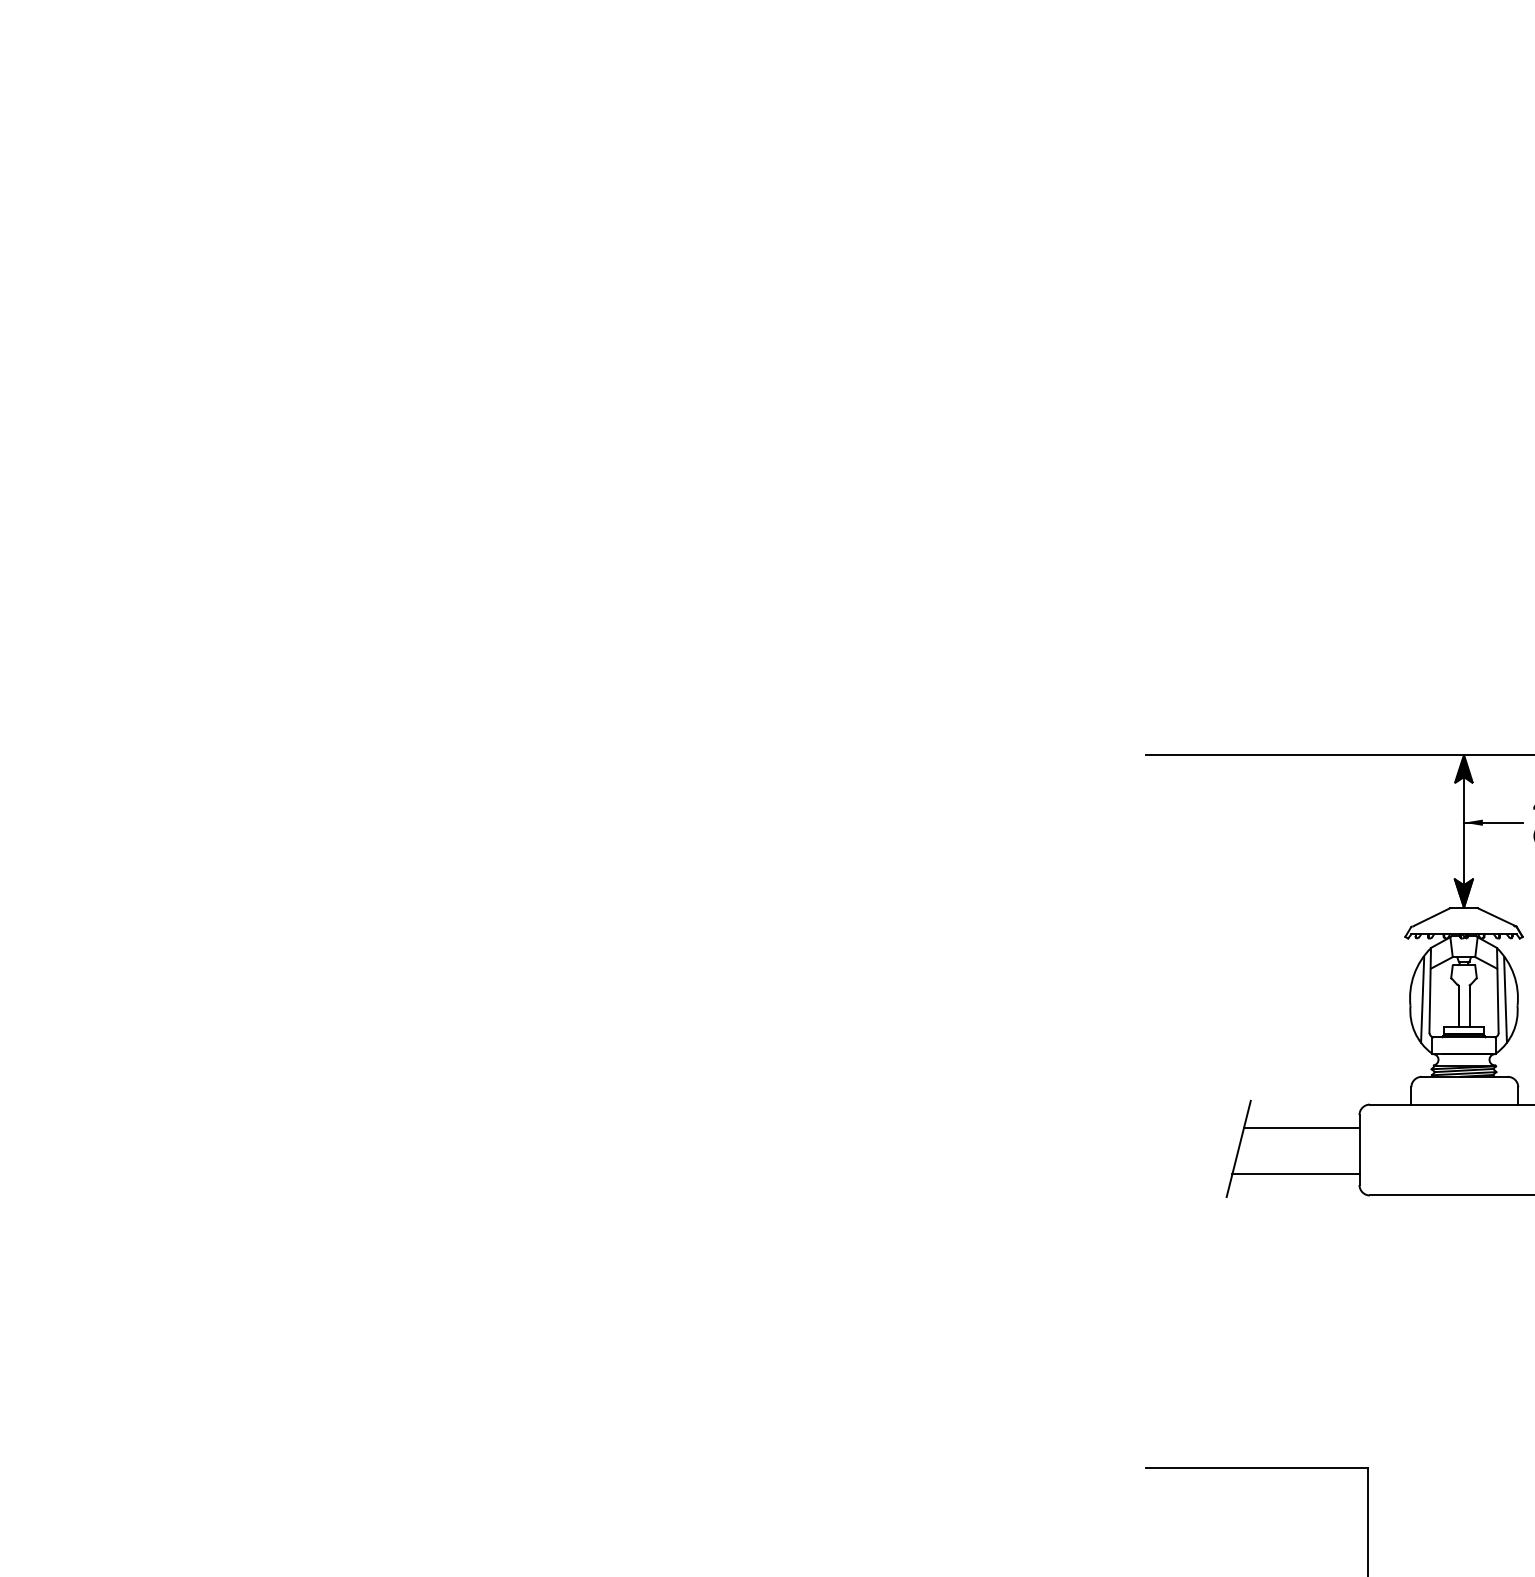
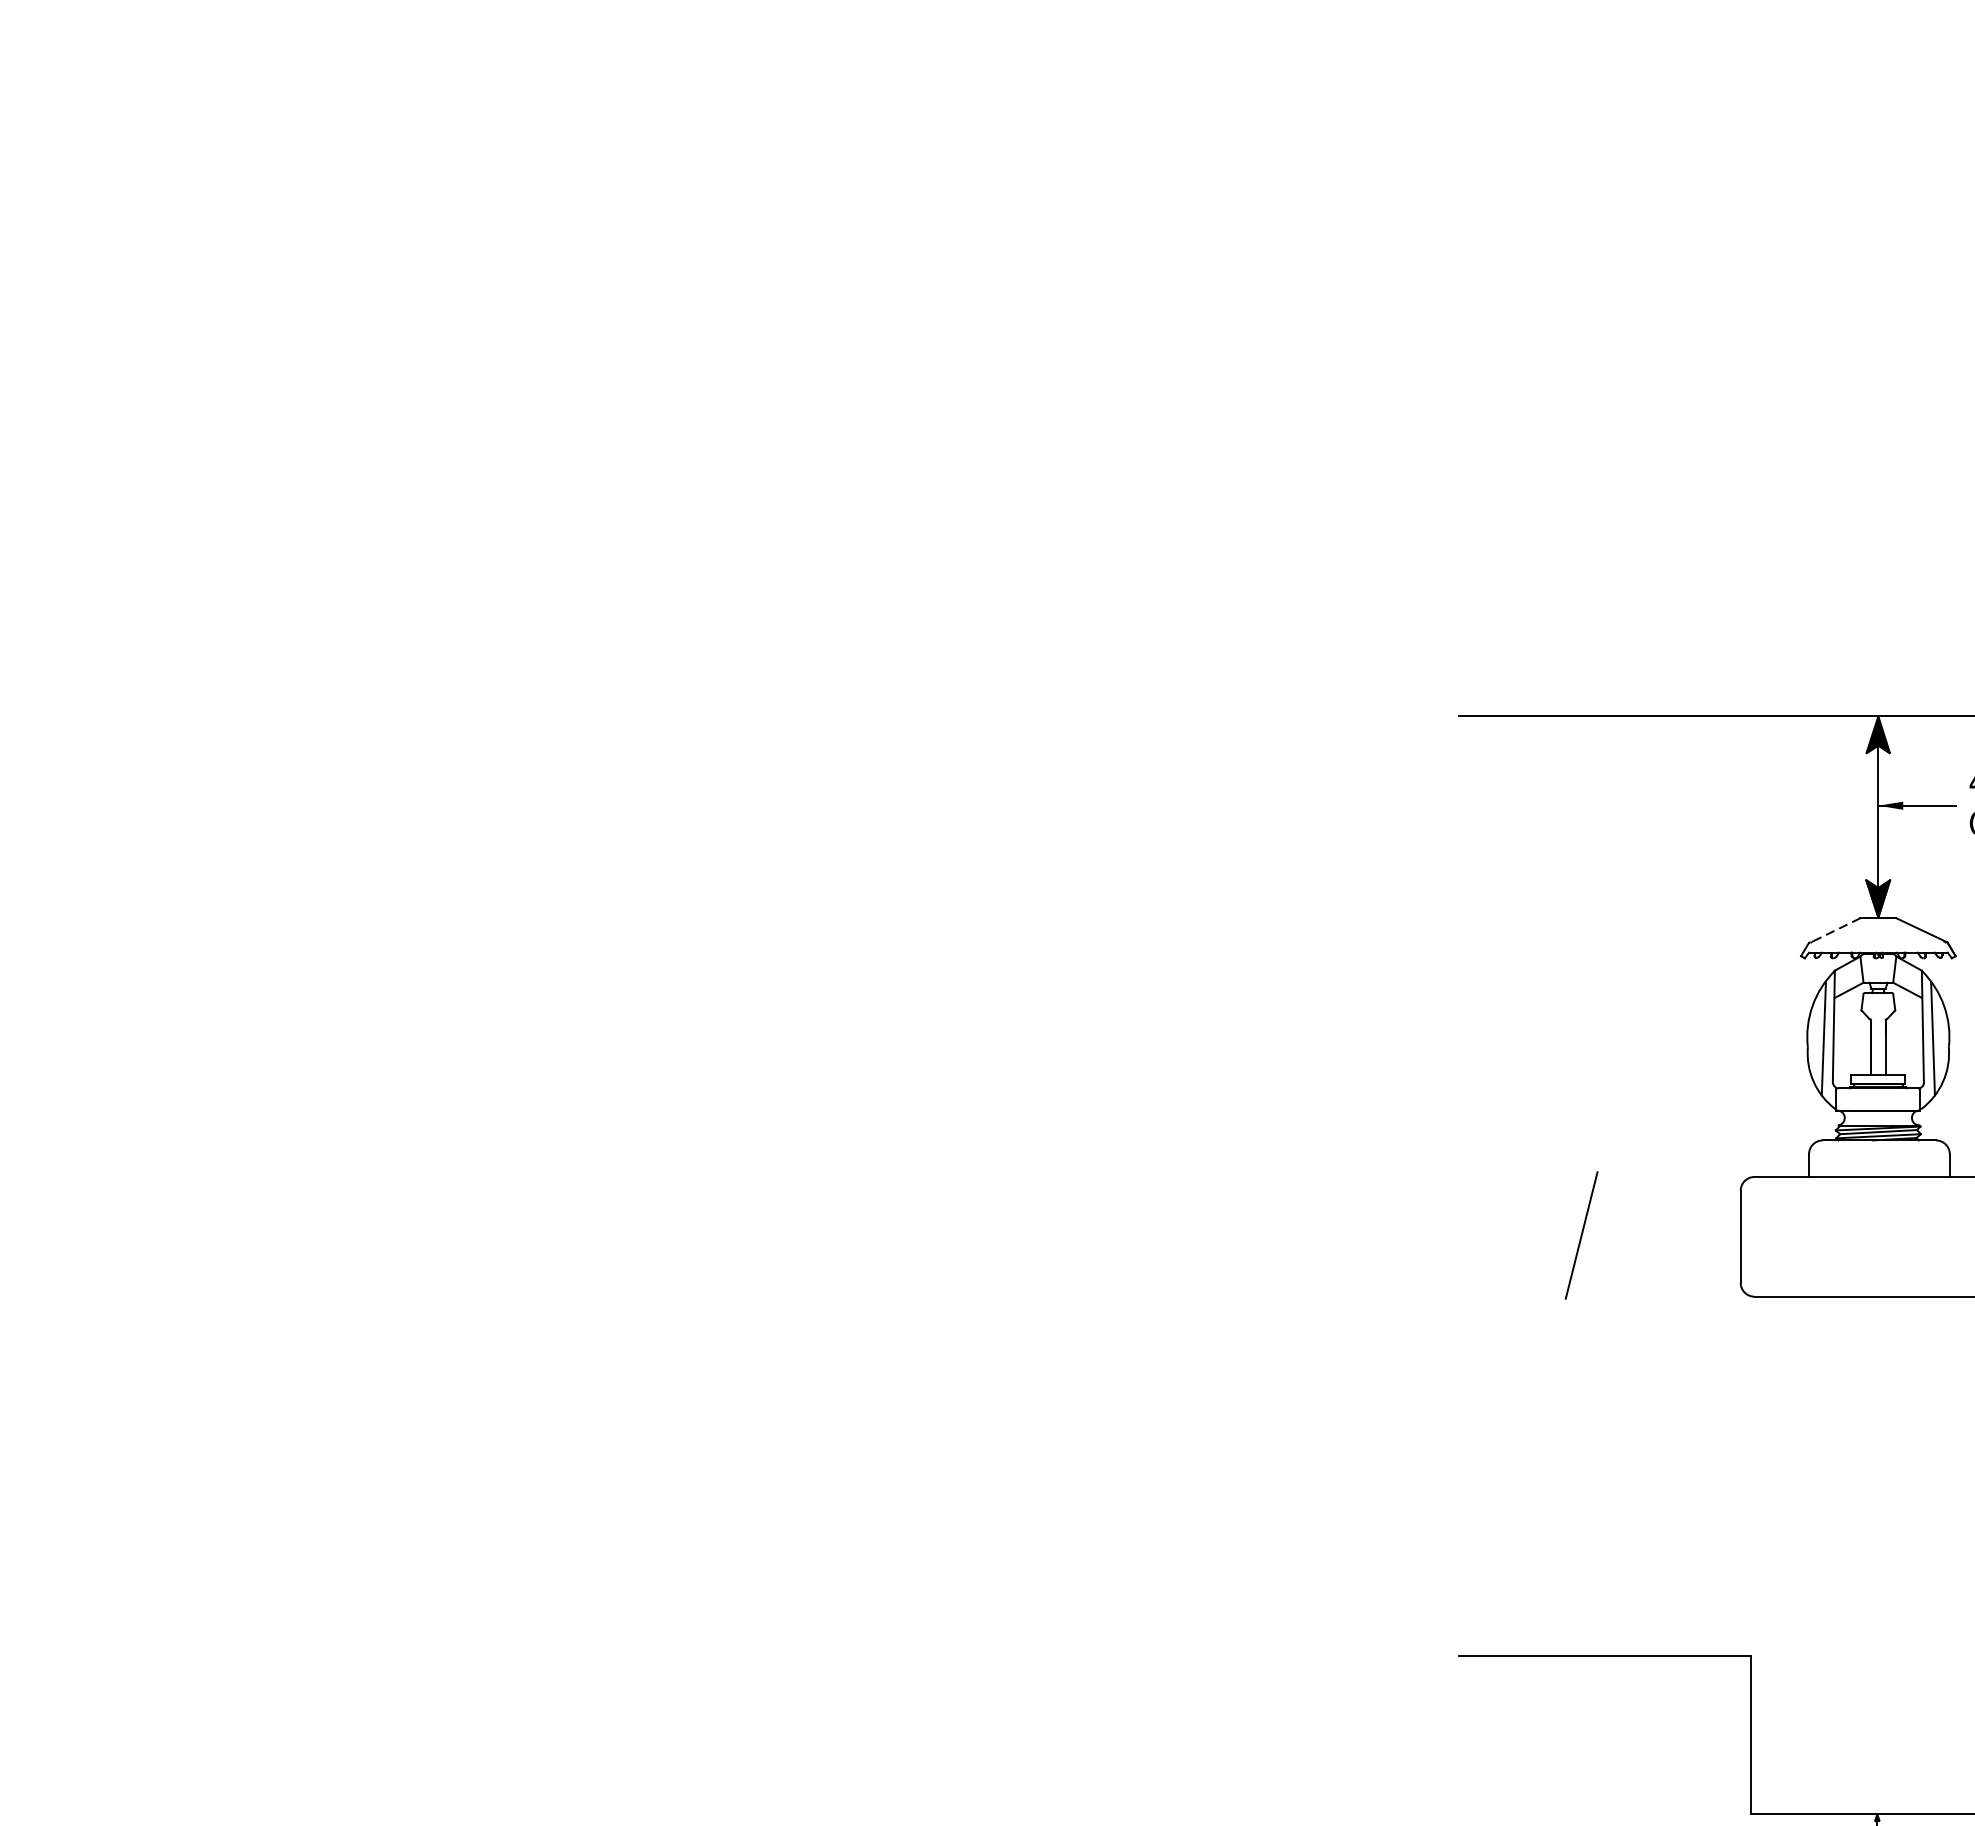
line: (1432, 916) -> (1836, 929), solid -> dashed
line: (1301, 1128) -> (1664, 1208), removed
line: (1295, 1174) -> (1656, 1269), removed

